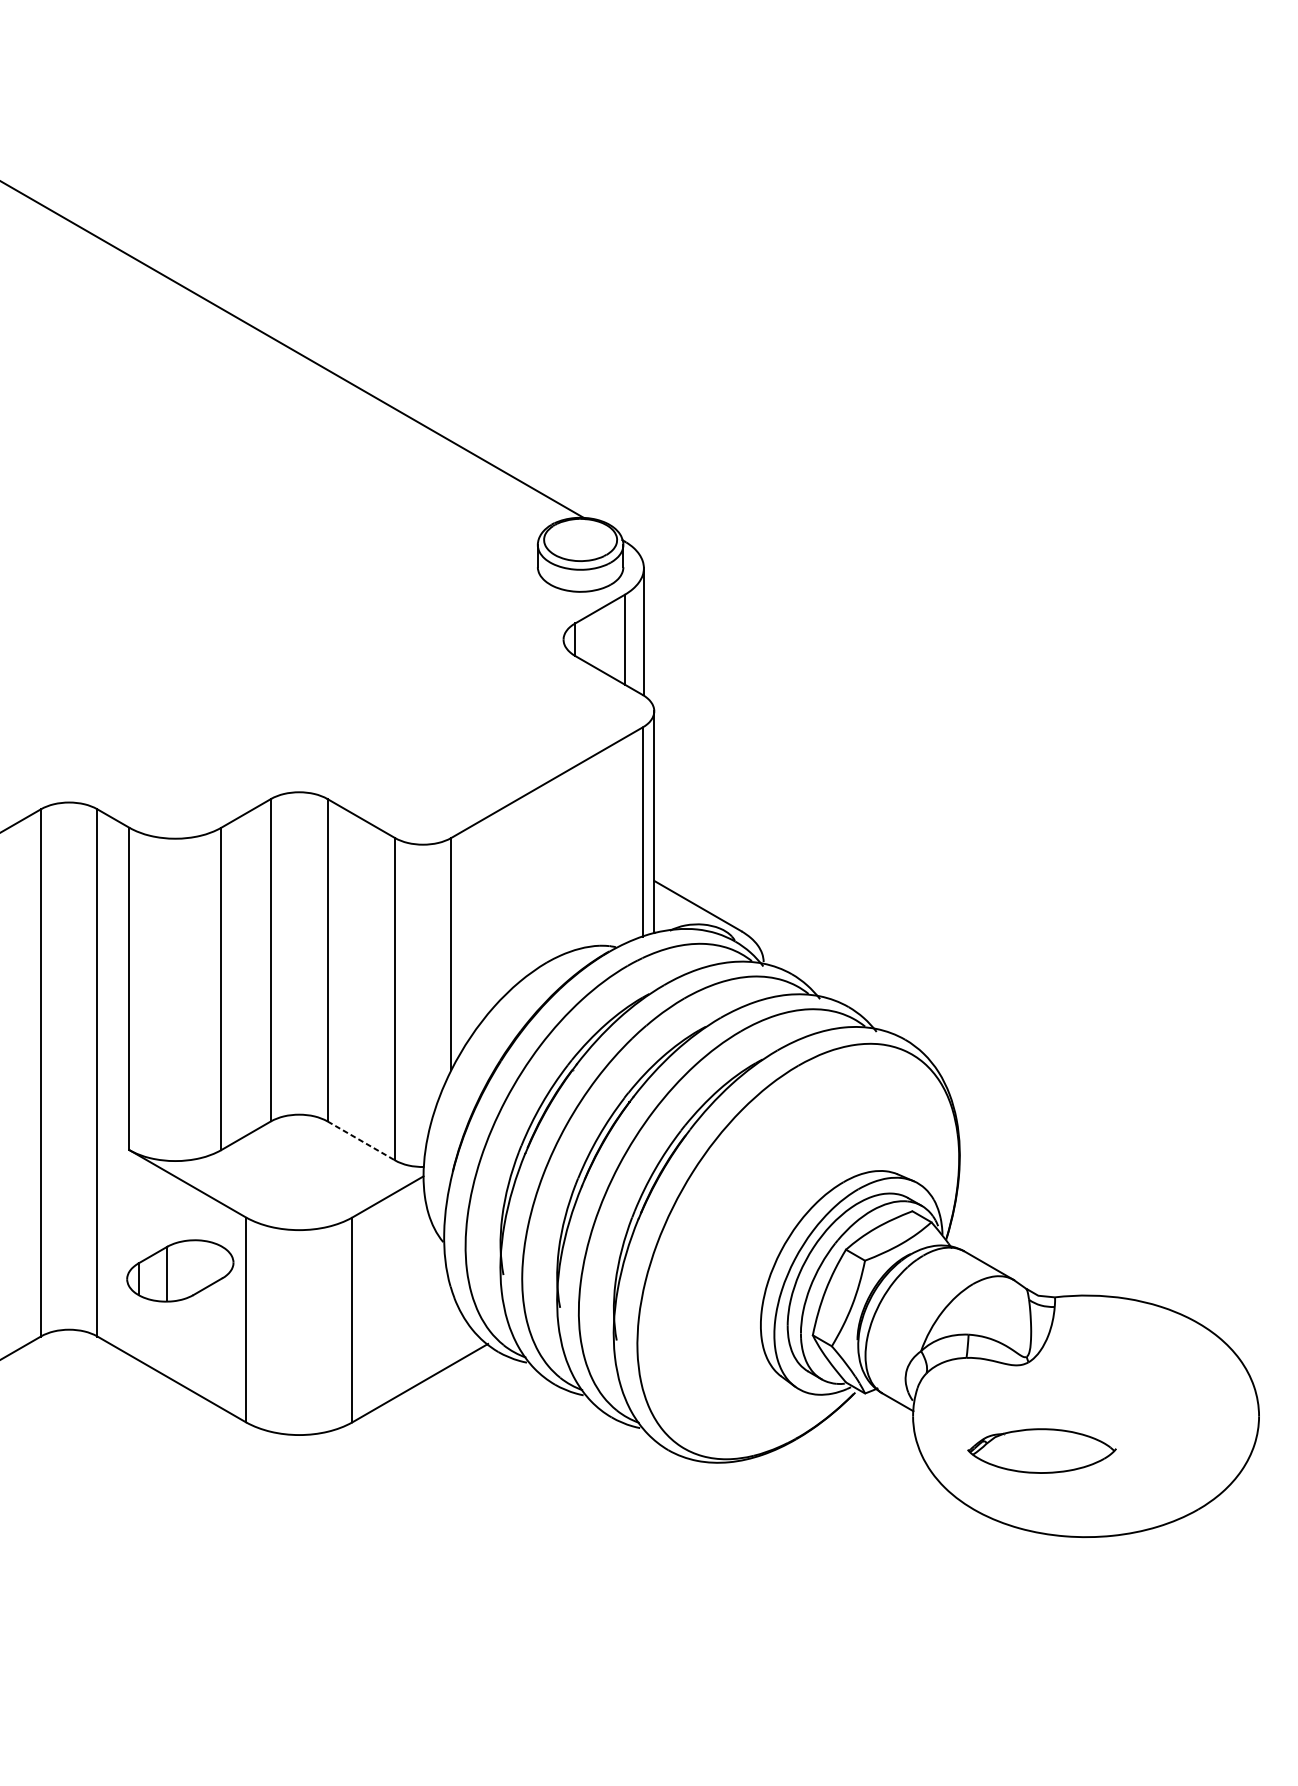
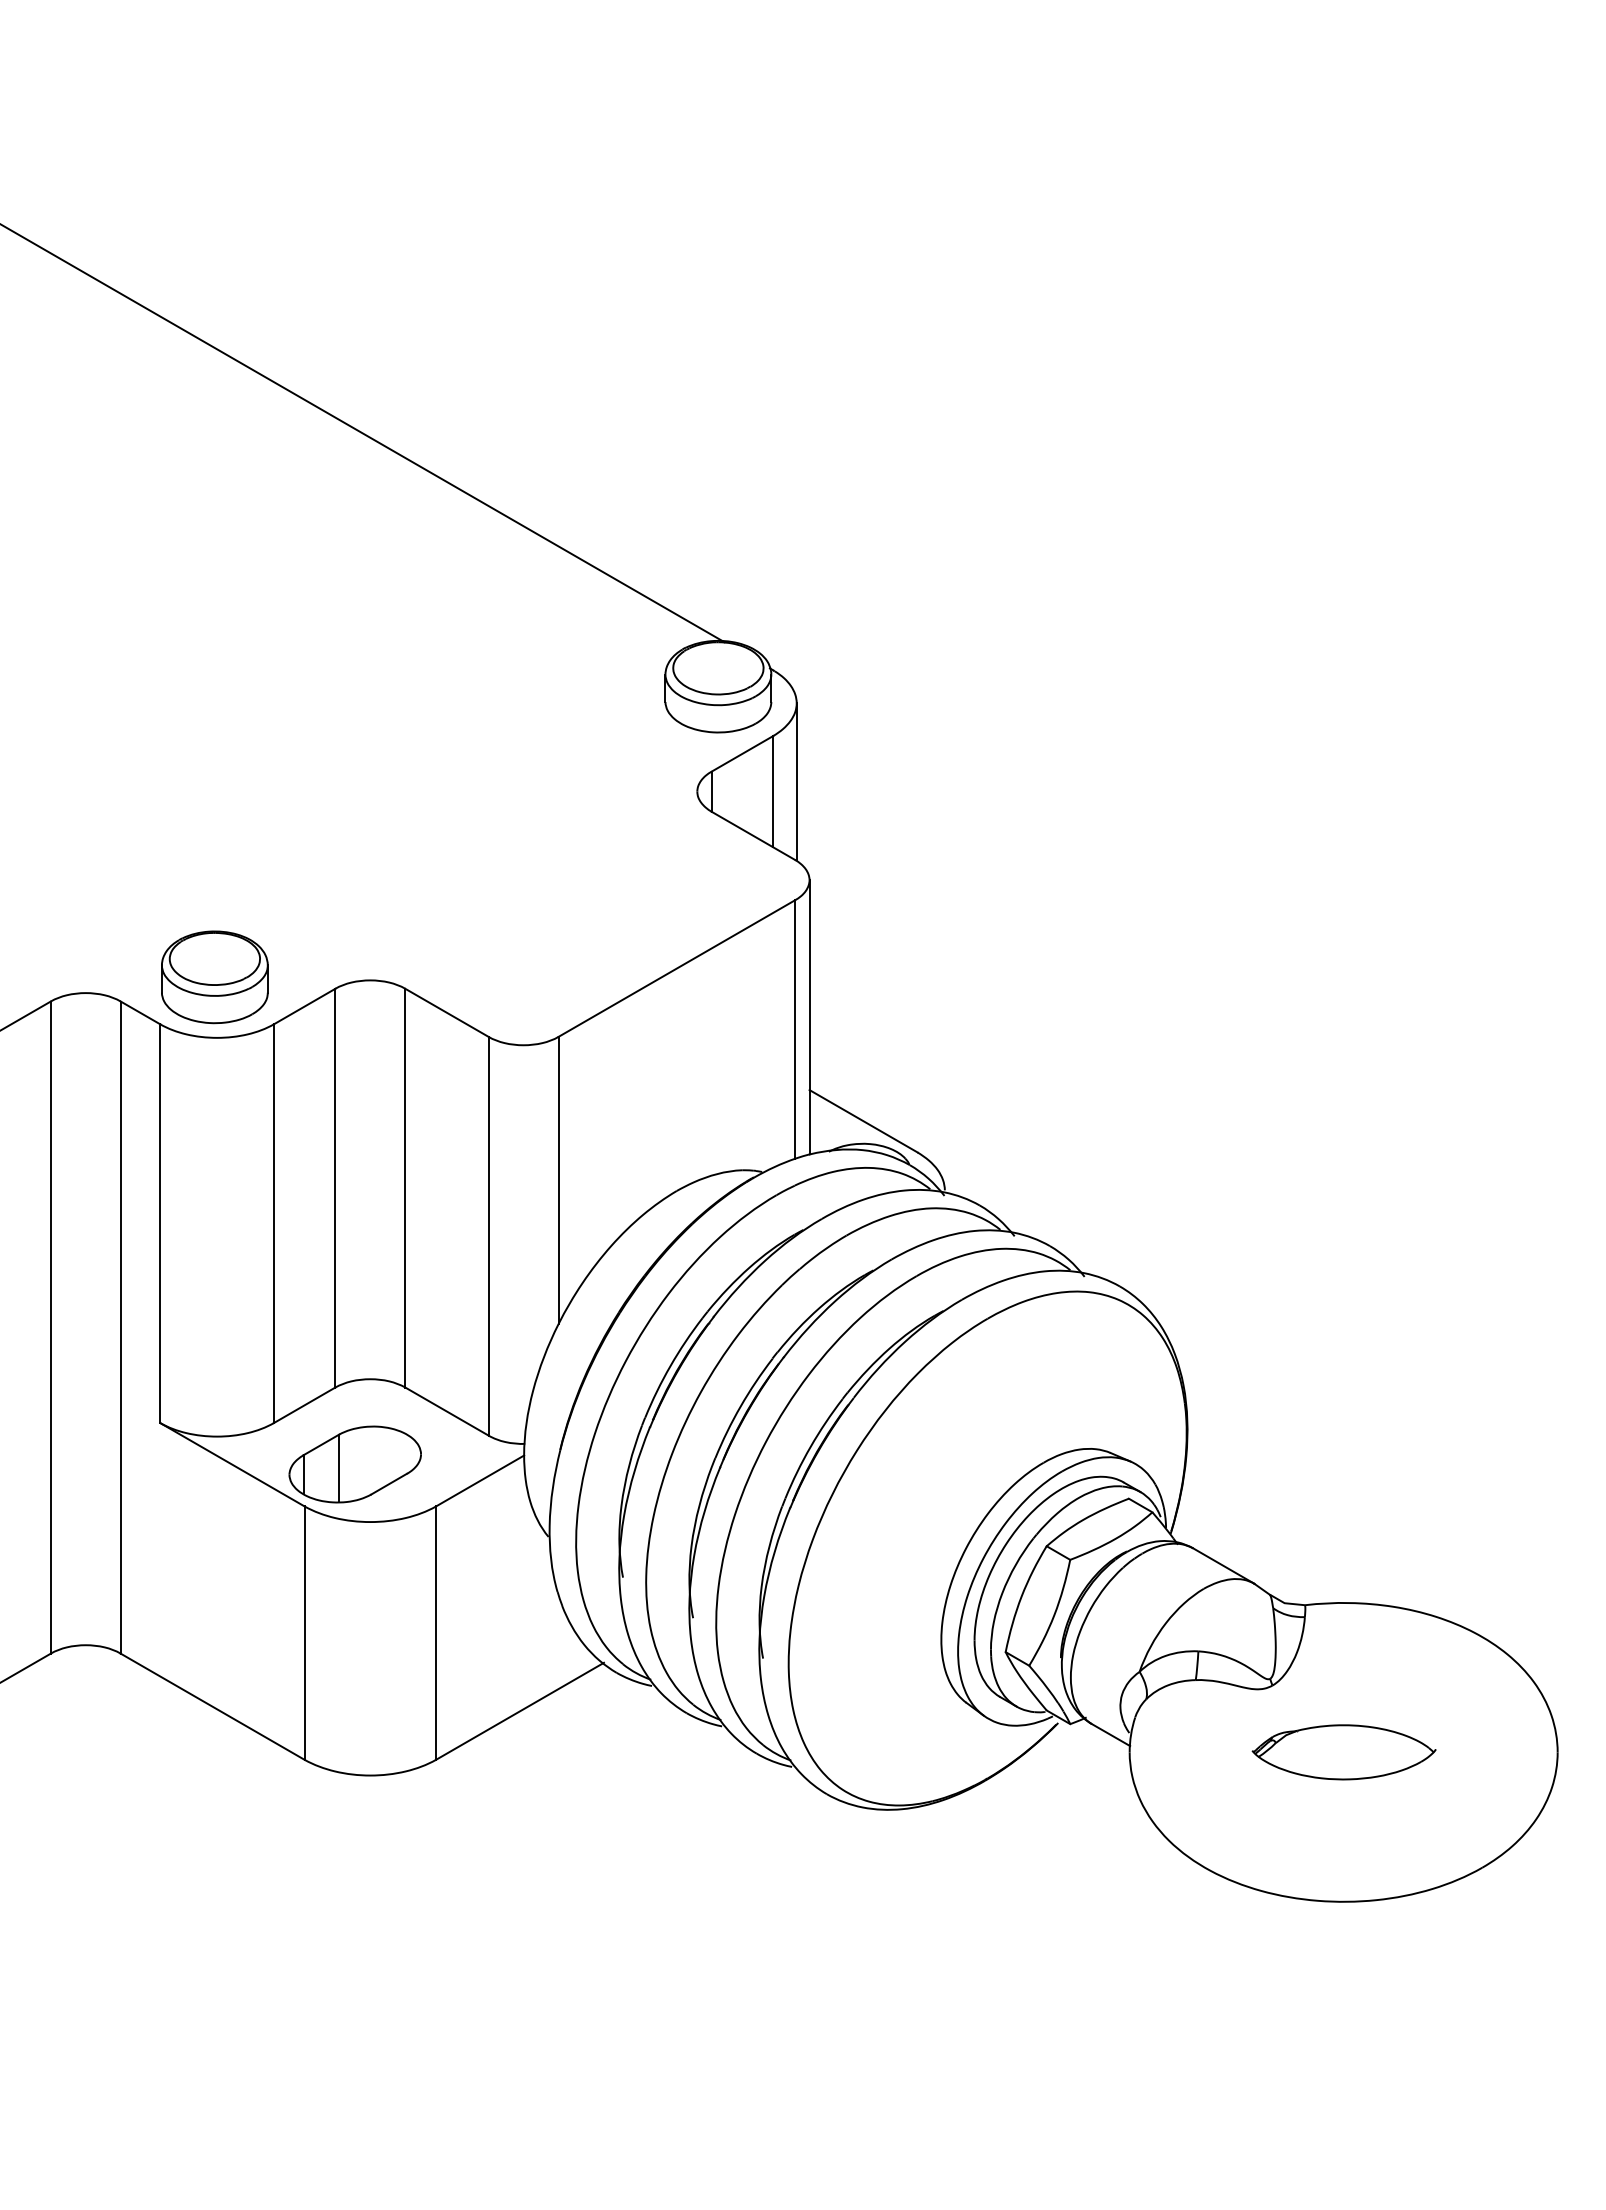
part: (173, 789) -> (214, 977), added
line: (360, 1140) -> (446, 1411), dashed -> solid
part: (179, 1270) -> (354, 1464), moved
part: (1041, 1451) -> (1343, 1752), moved

